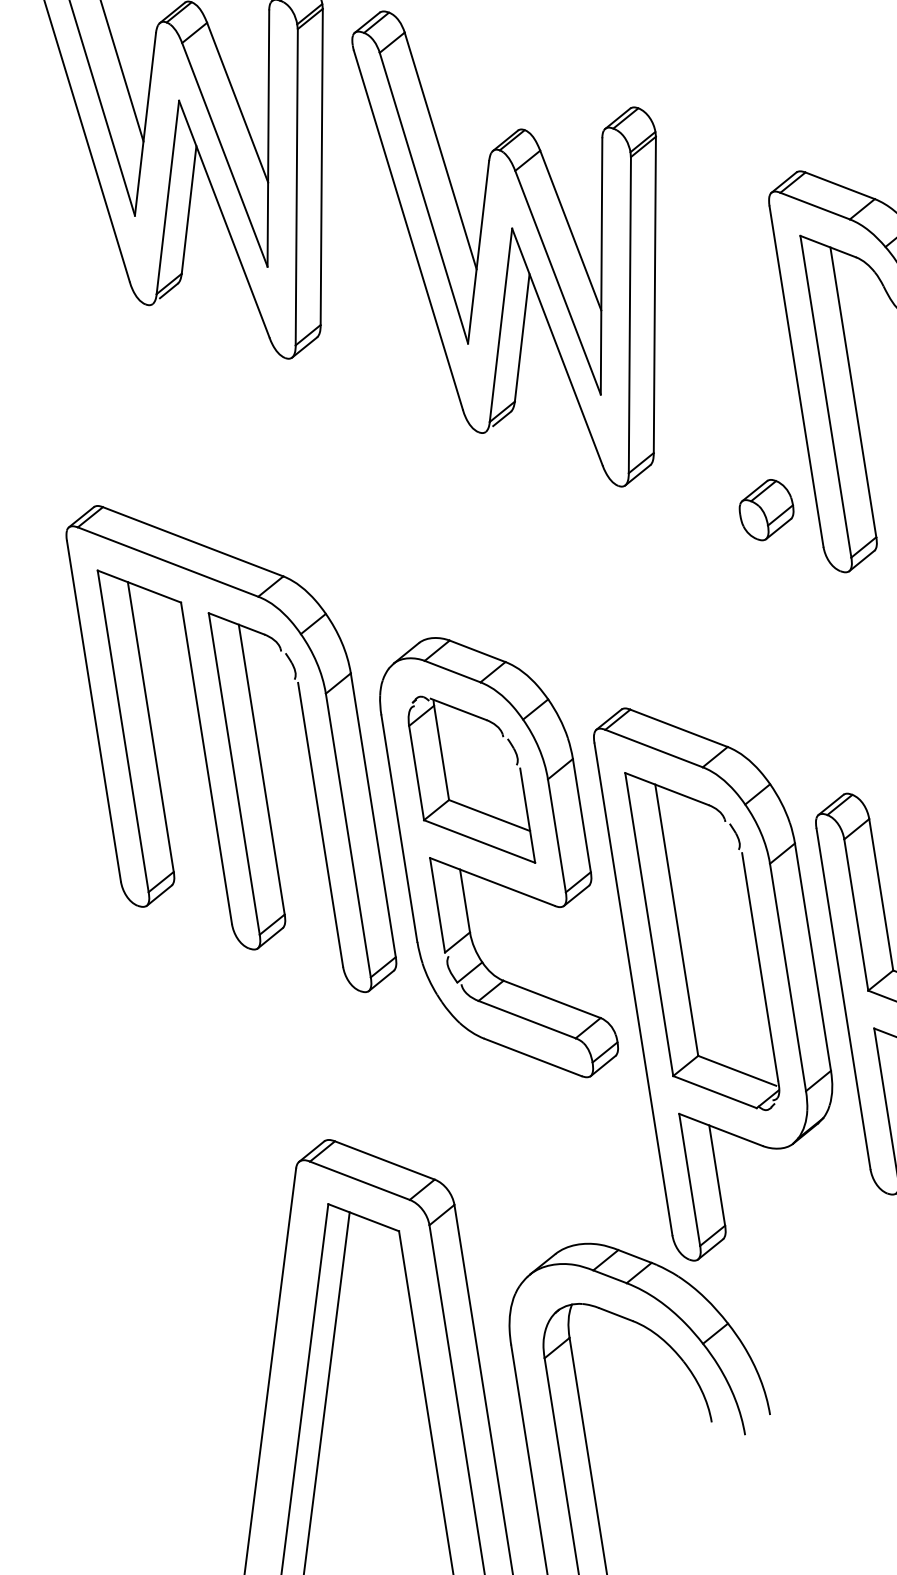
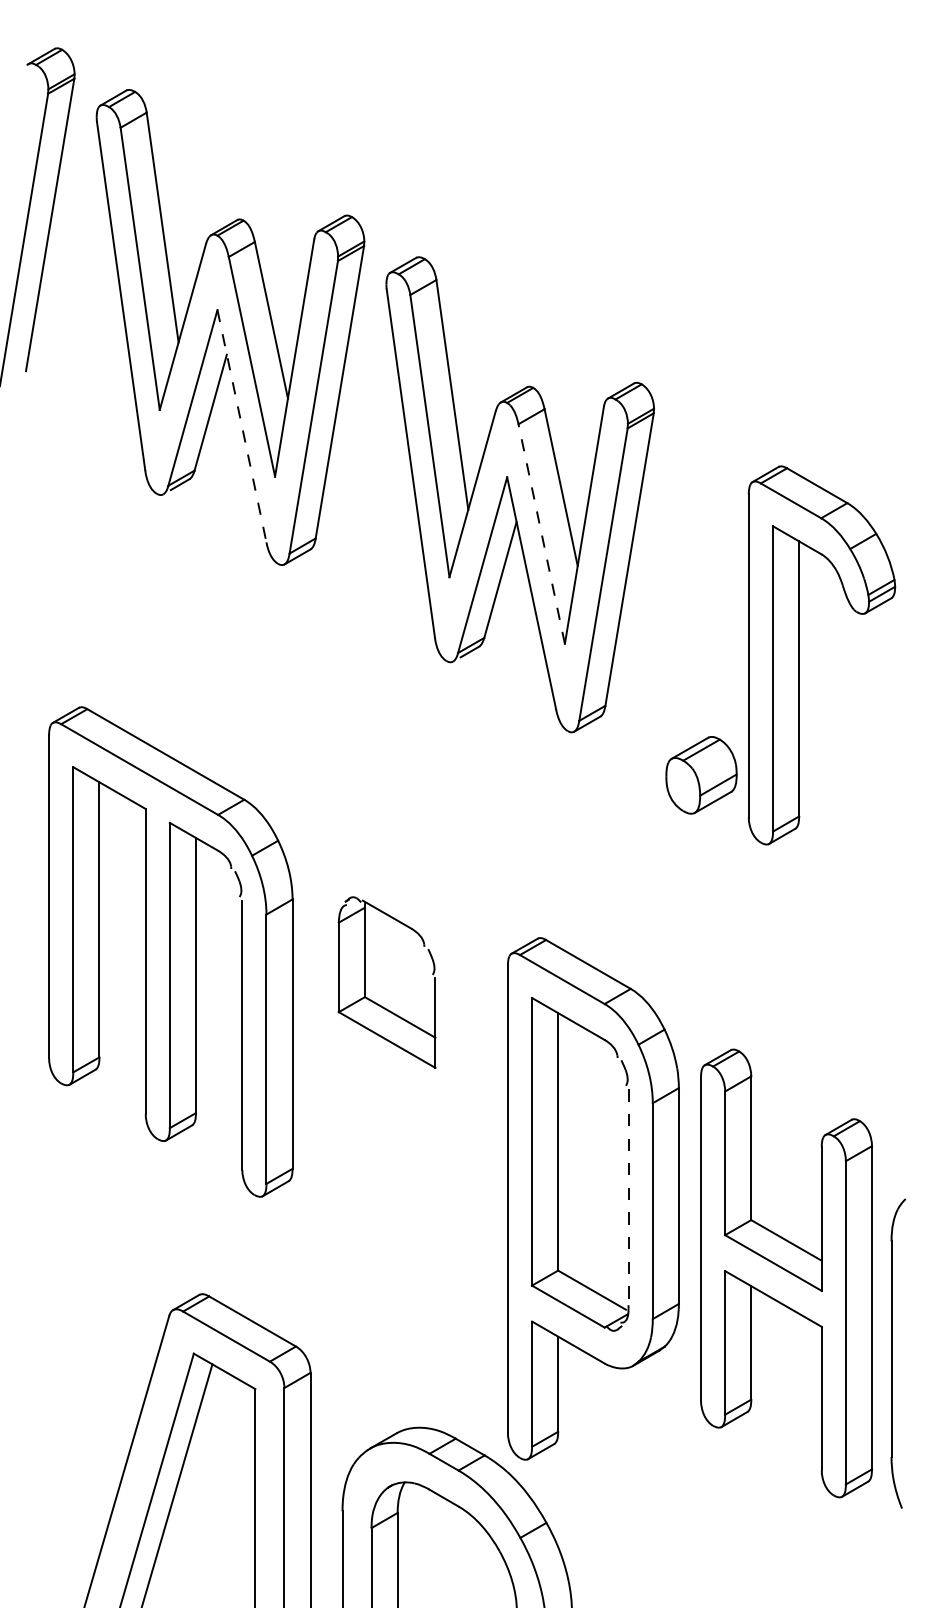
line: (223, 219) -> (241, 426), solid -> dashed
line: (557, 282) -> (541, 533), solid -> dashed
part: (766, 509) -> (701, 774), size x1.4
part: (230, 748) -> (170, 951), moved
part: (495, 859) -> (399, 1059), removed
line: (760, 967) -> (628, 1197), solid -> dashed

